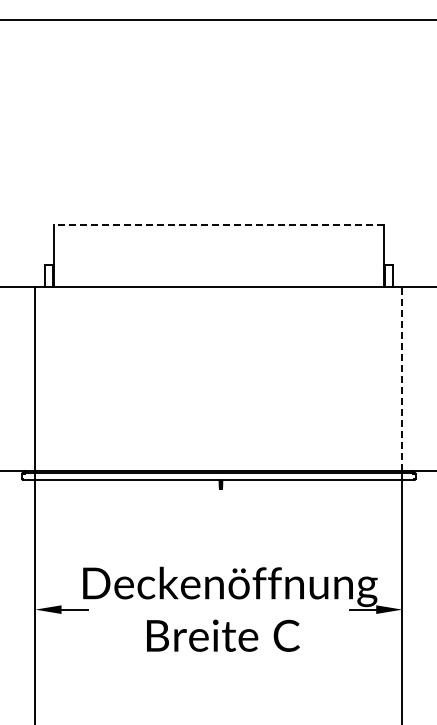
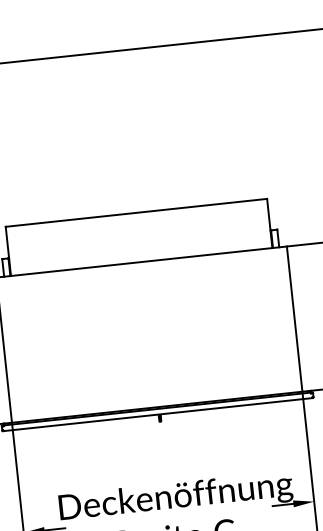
line: (218, 224) -> (136, 212), dashed -> solid
line: (402, 378) -> (294, 318), dashed -> solid

